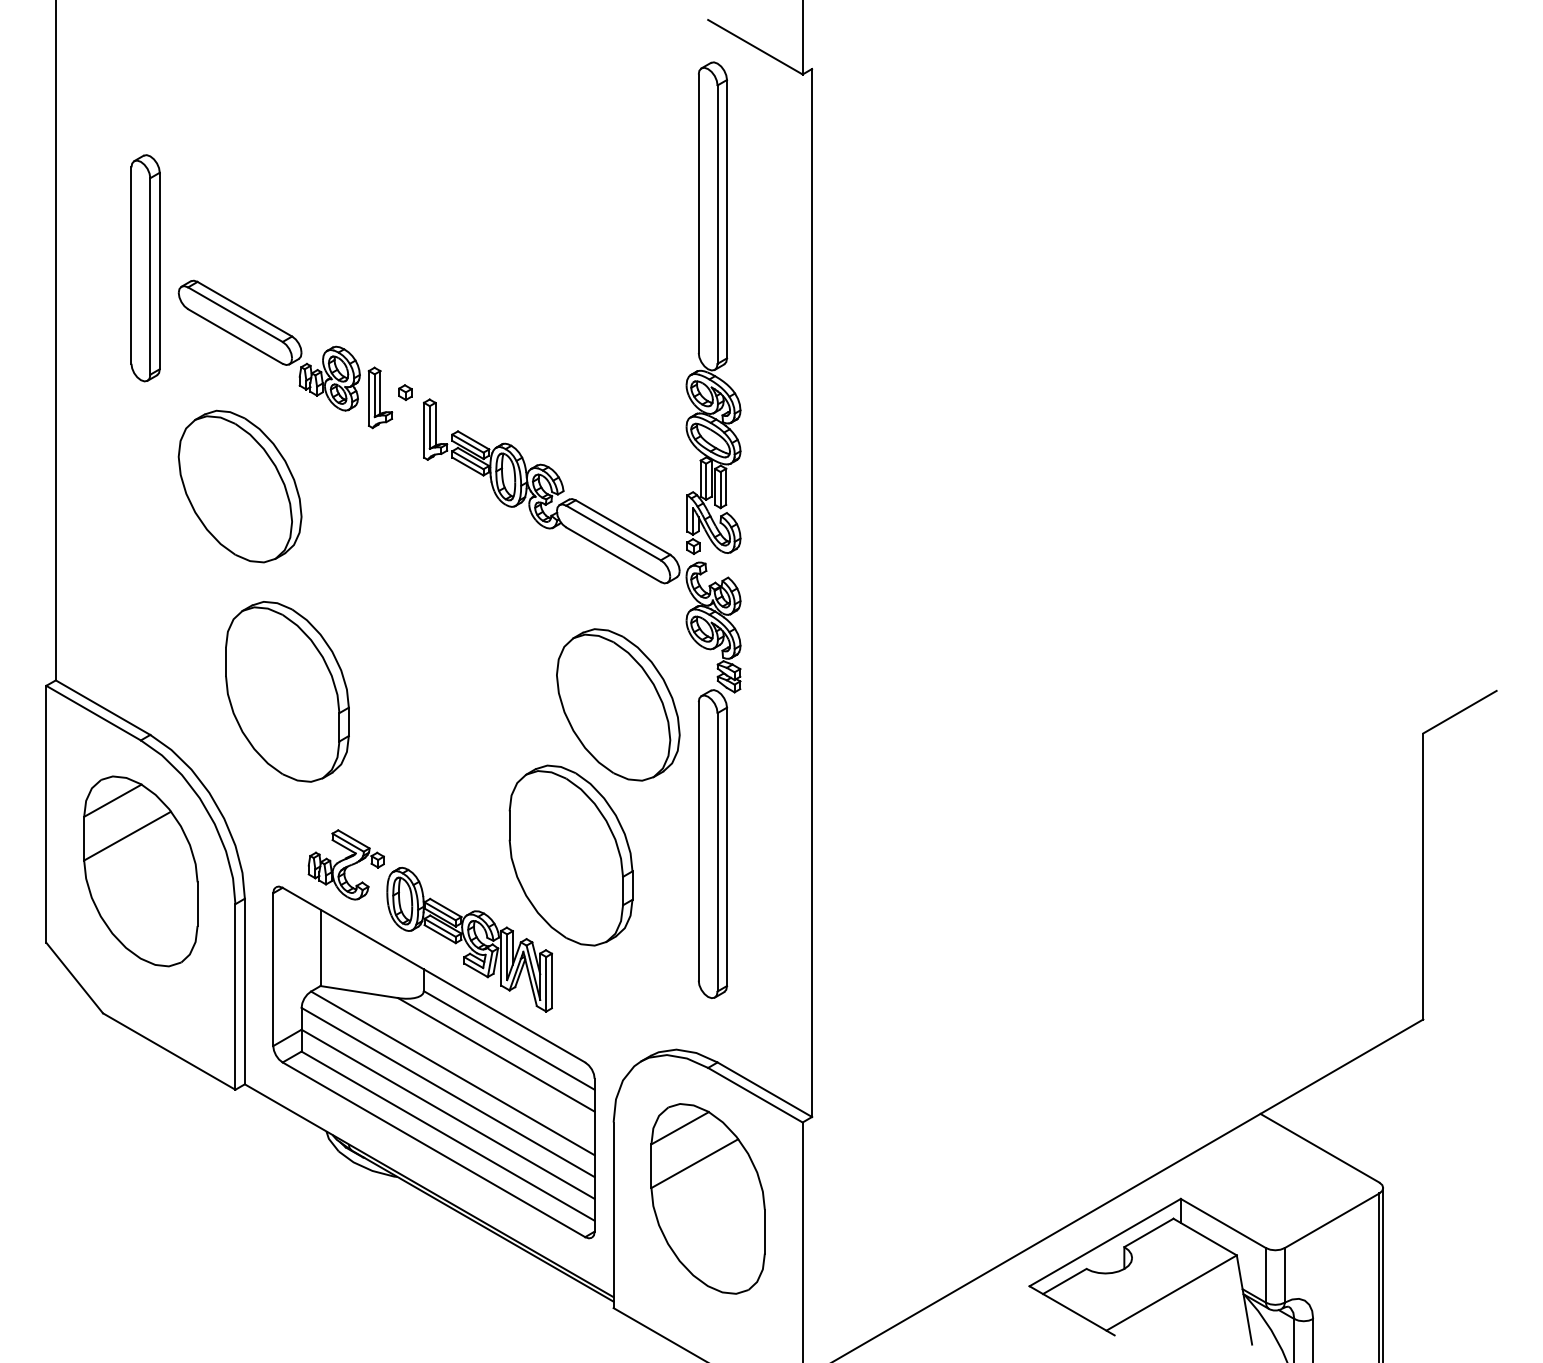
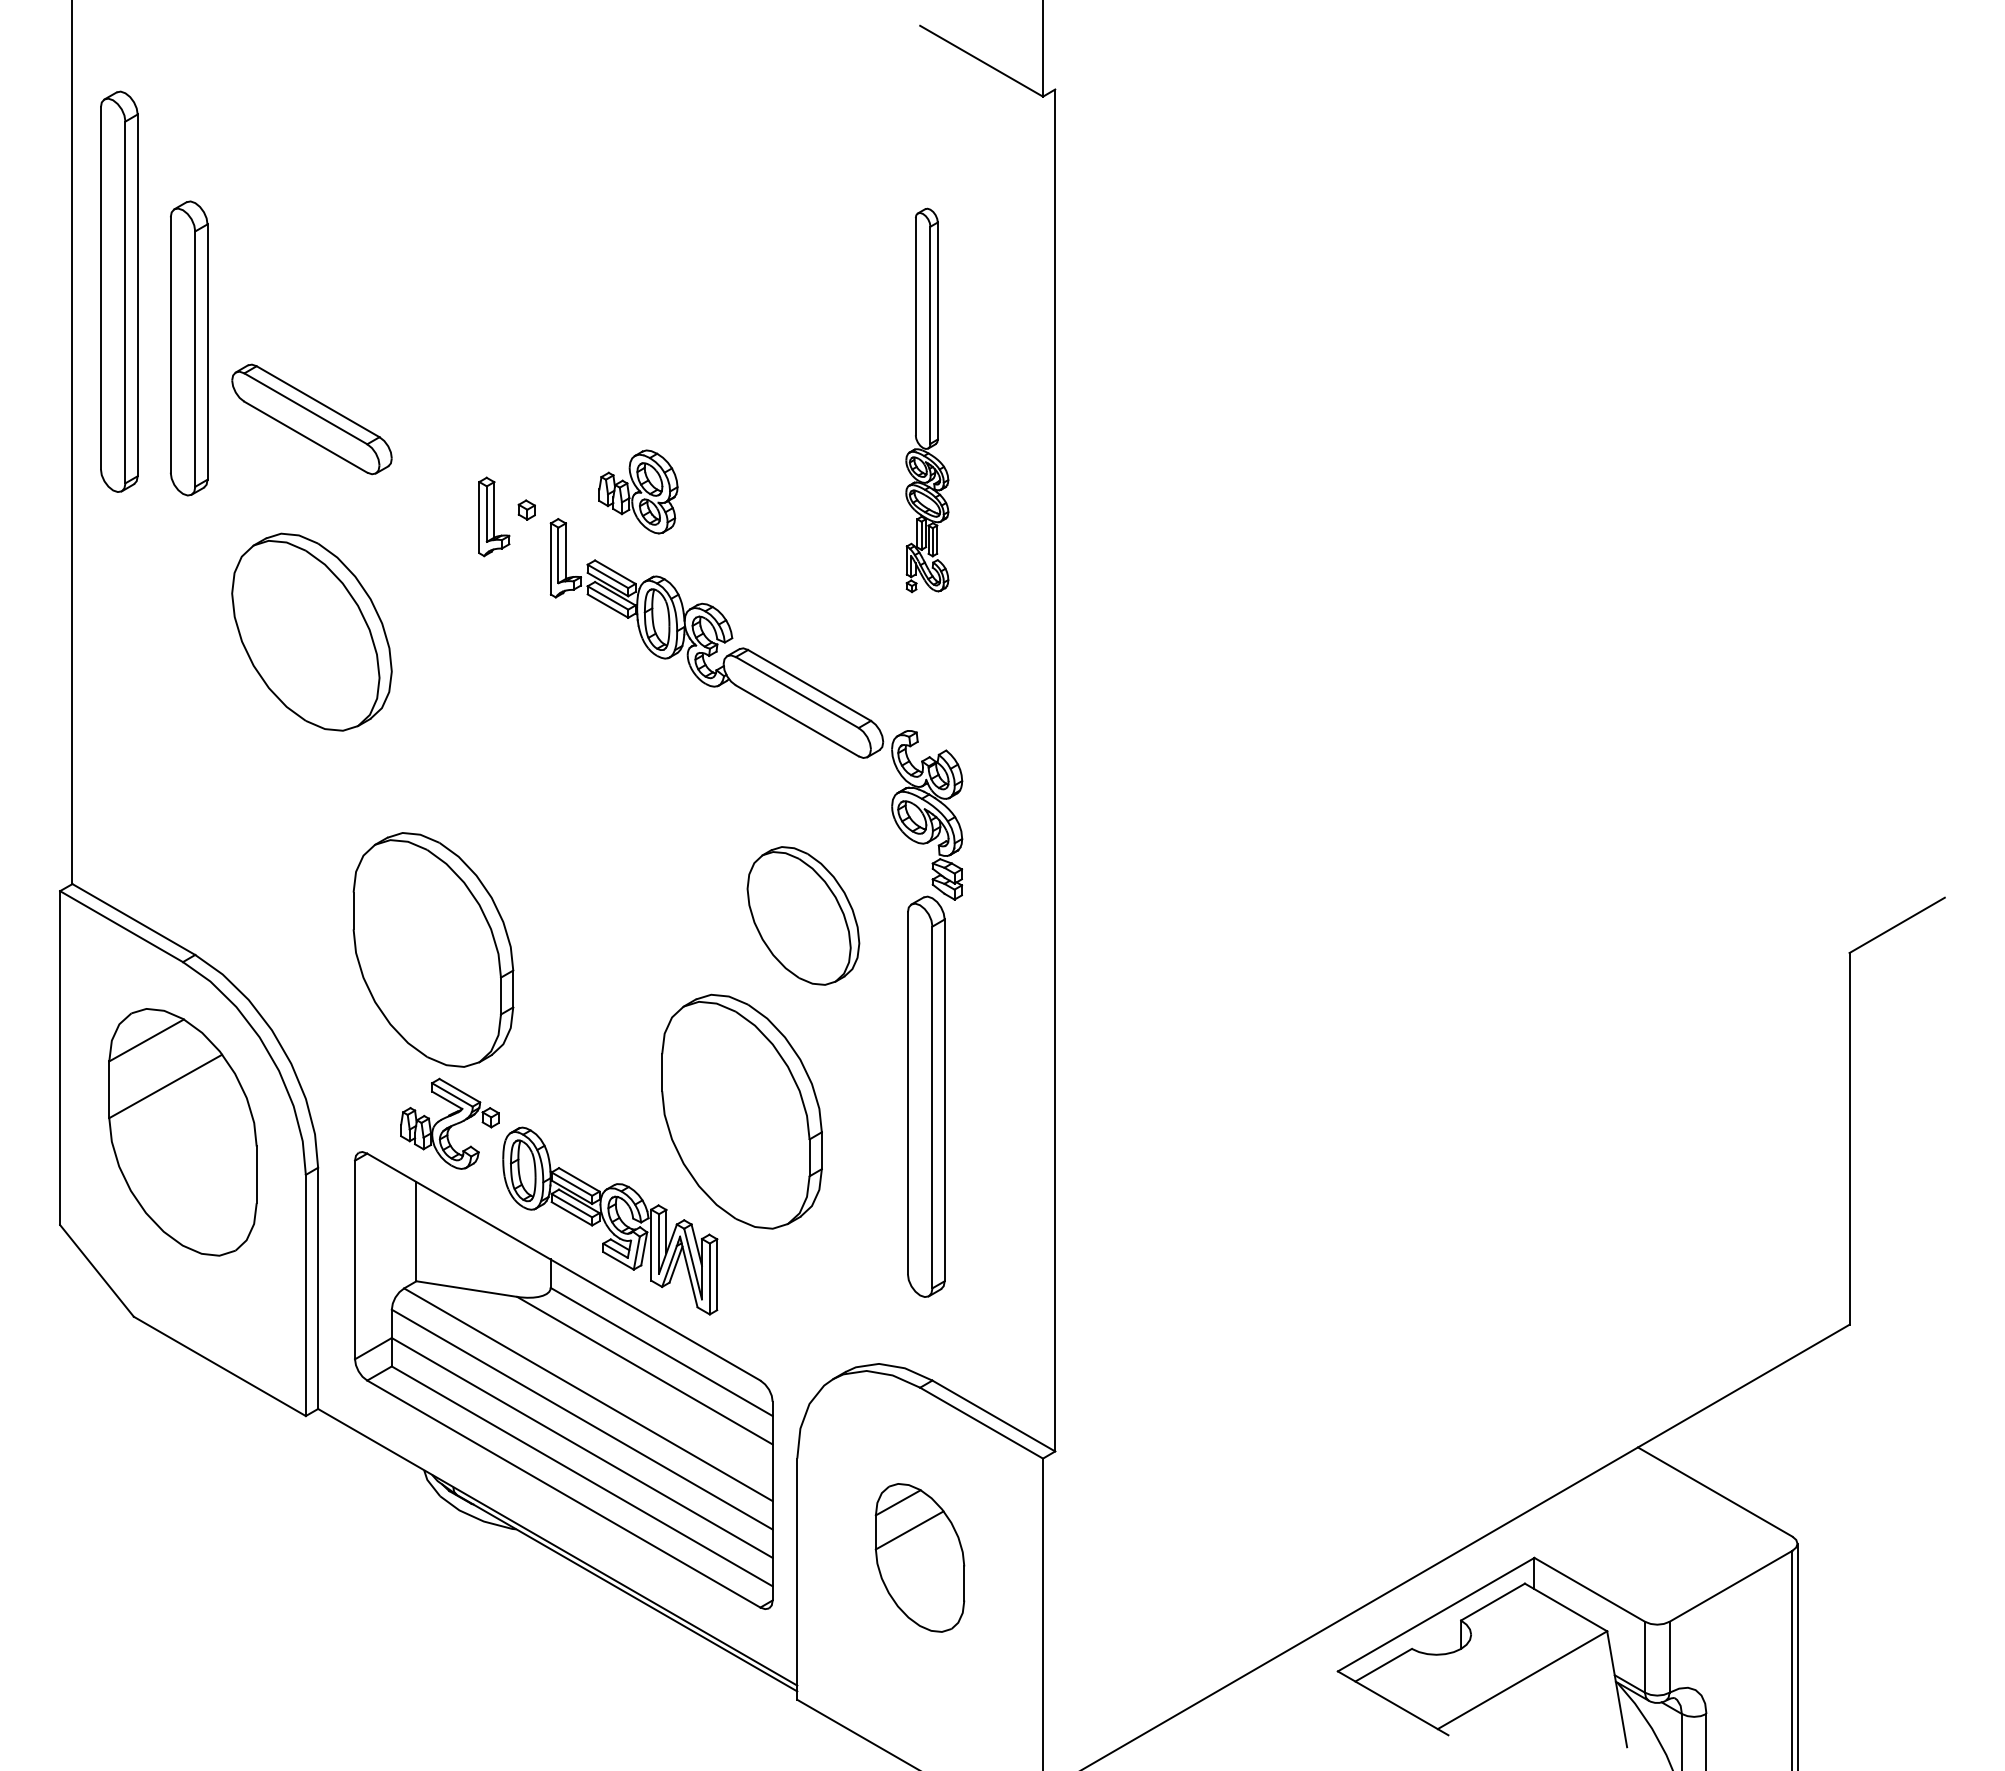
part: (92, 224) -> (119, 291), added
part: (713, 308) -> (927, 400), size x0.6
part: (329, 378) -> (638, 491), moved
part: (287, 691) -> (433, 949), moved
part: (618, 704) -> (803, 915), size x0.7
part: (707, 1198) -> (919, 1557), size x0.6

